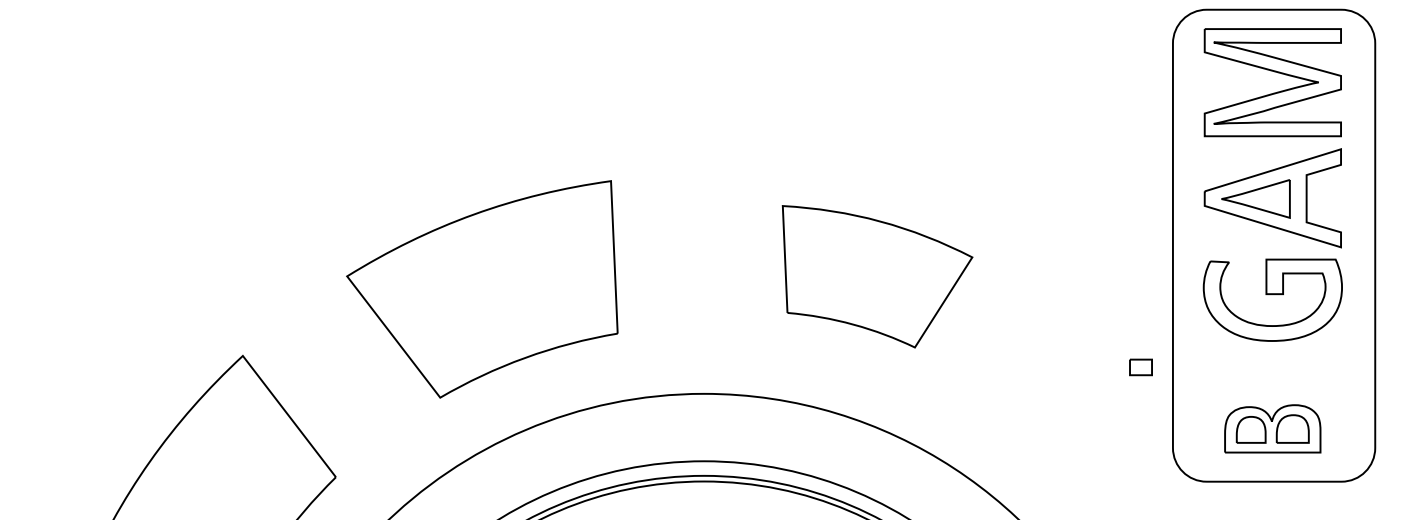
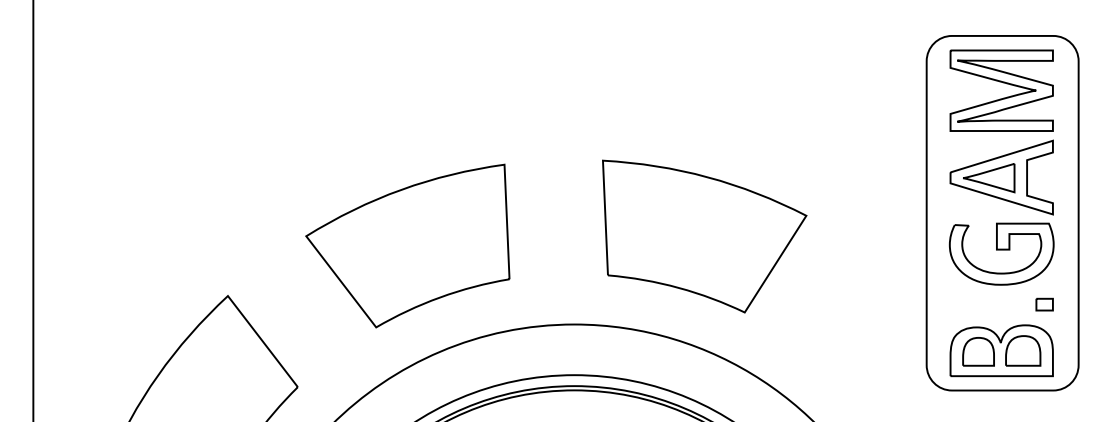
part: (877, 276) -> (704, 236), size x1.43
part: (1140, 367) -> (1044, 304), moved
part: (1272, 428) -> (1001, 350), size x1.43

